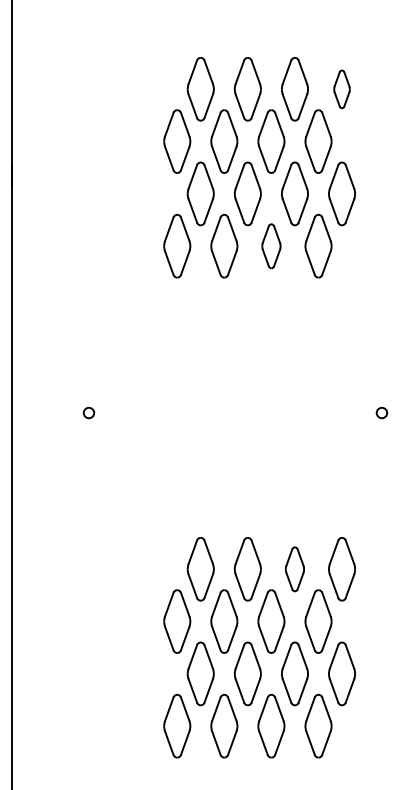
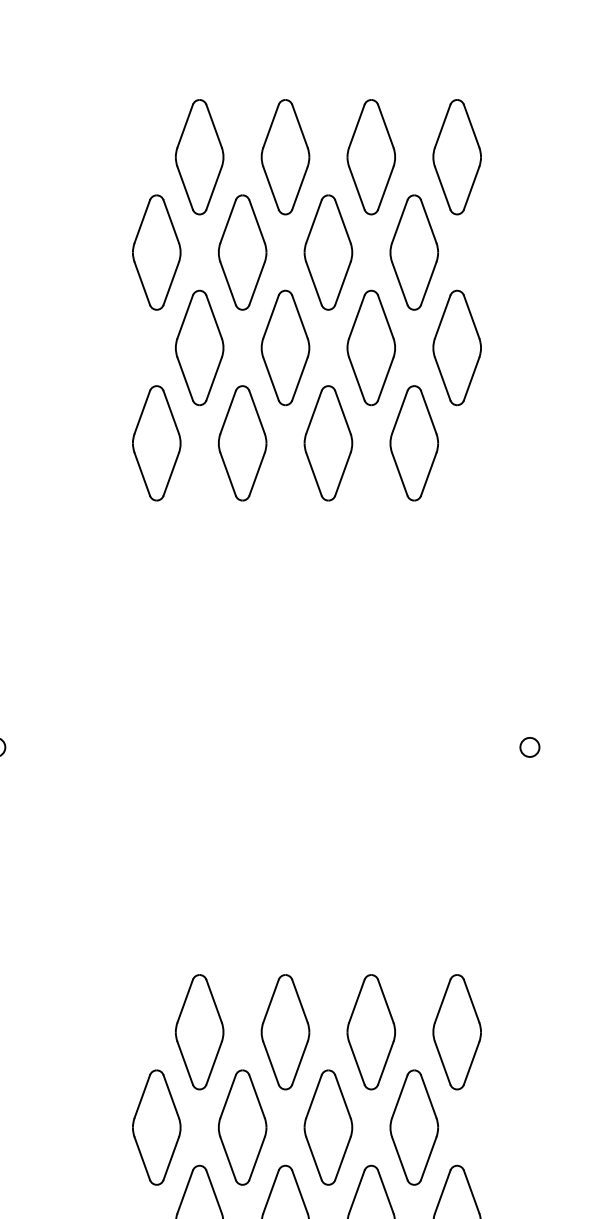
part: (341, 89) -> (456, 157), size x1.67
part: (271, 246) -> (328, 443), size x1.43
part: (294, 569) -> (370, 1032), size x1.43

